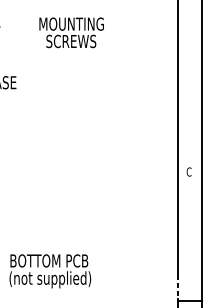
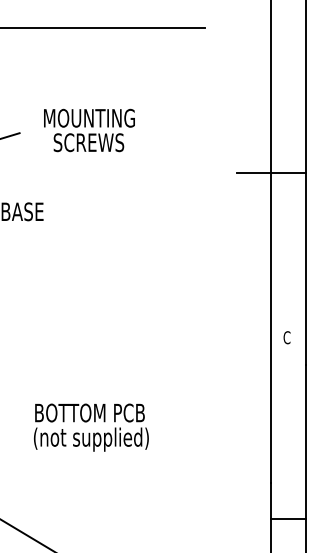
text: (71, 32) -> (89, 130), moved
line: (177, 55) -> (270, 173), added
text: (50, 271) -> (91, 427), moved
line: (178, 288) -> (271, 501), dashed -> solid

